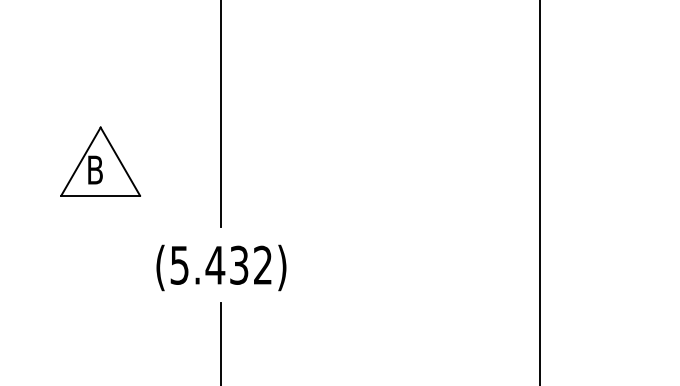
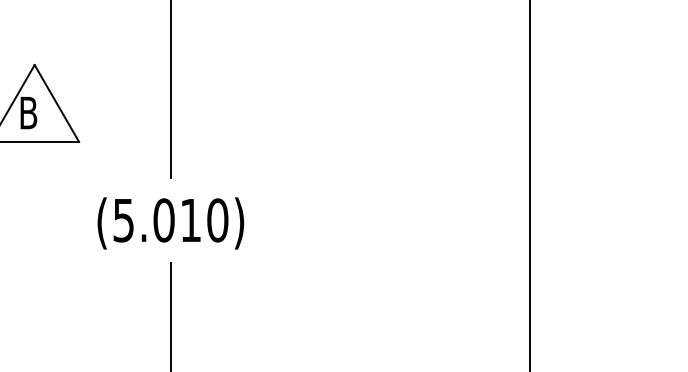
text: (238, 264) -> (190, 219), (5.432) -> (5.010)

